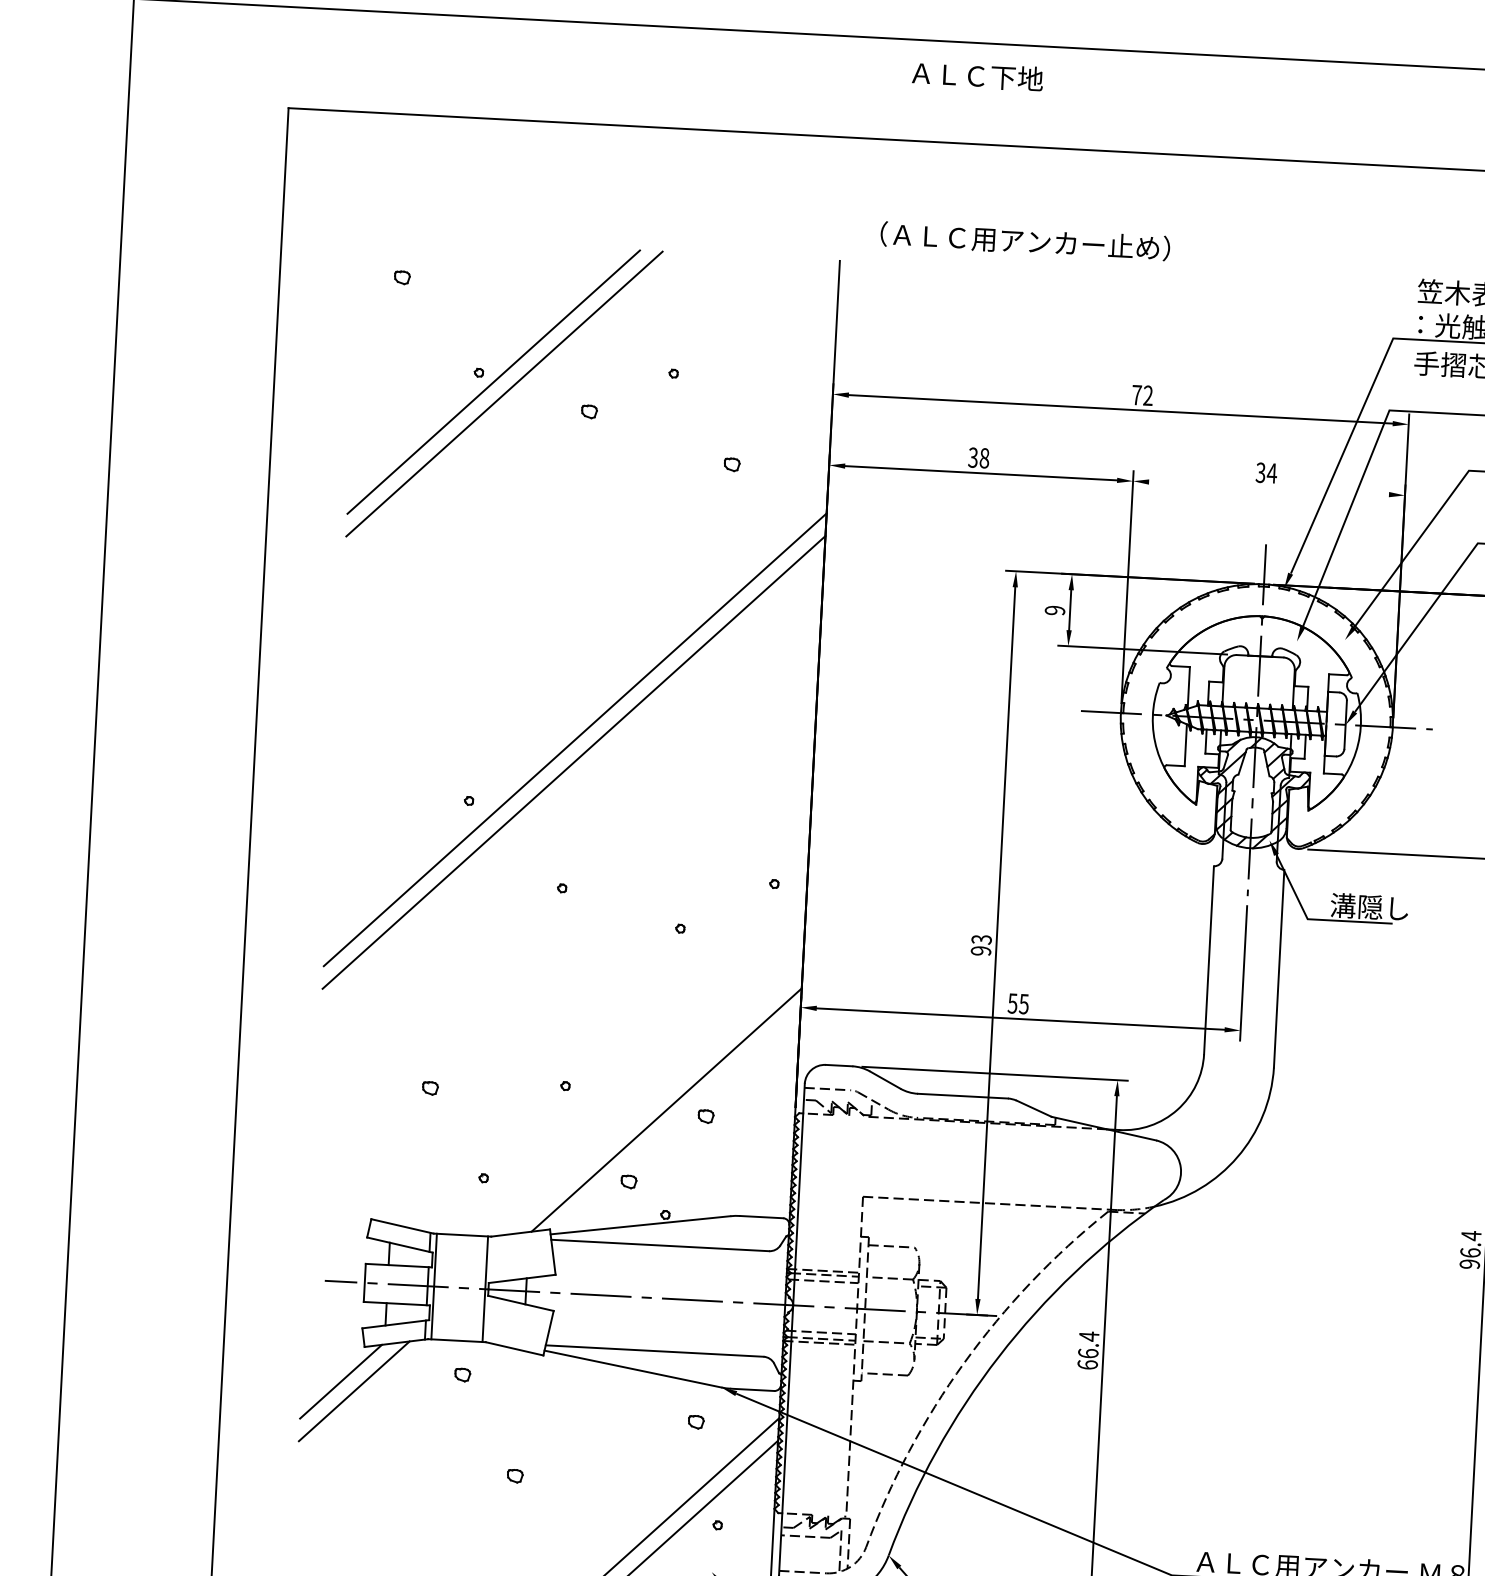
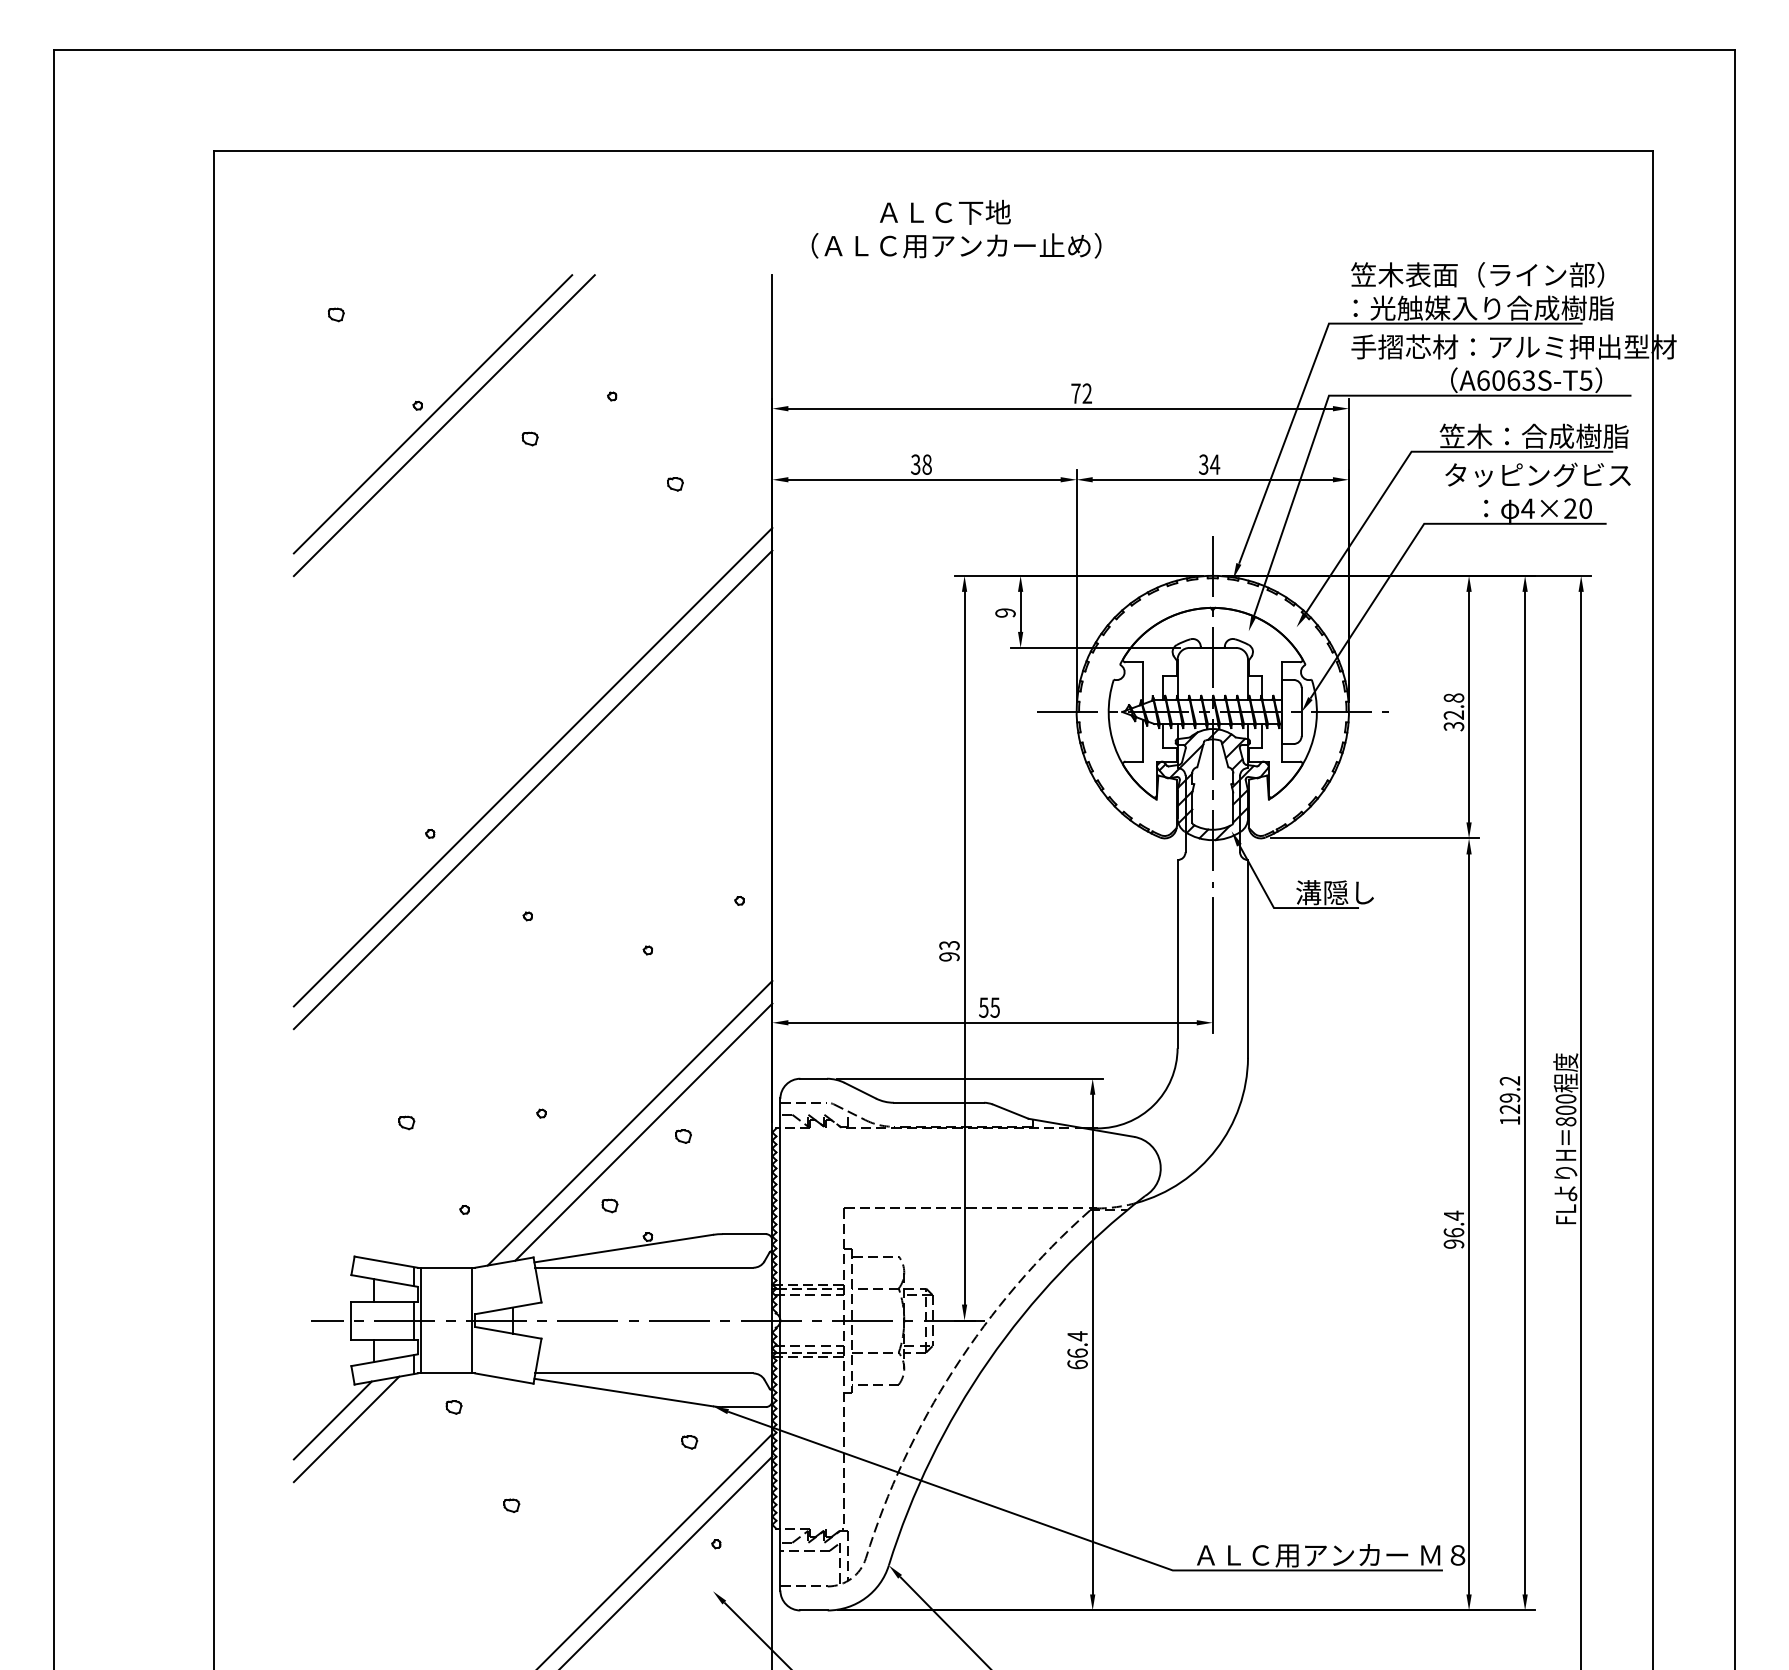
text: (977, 75) -> (945, 211), moved
line: (1268, 488) -> (1212, 479), added
line: (652, 1099) -> (629, 1122), added

